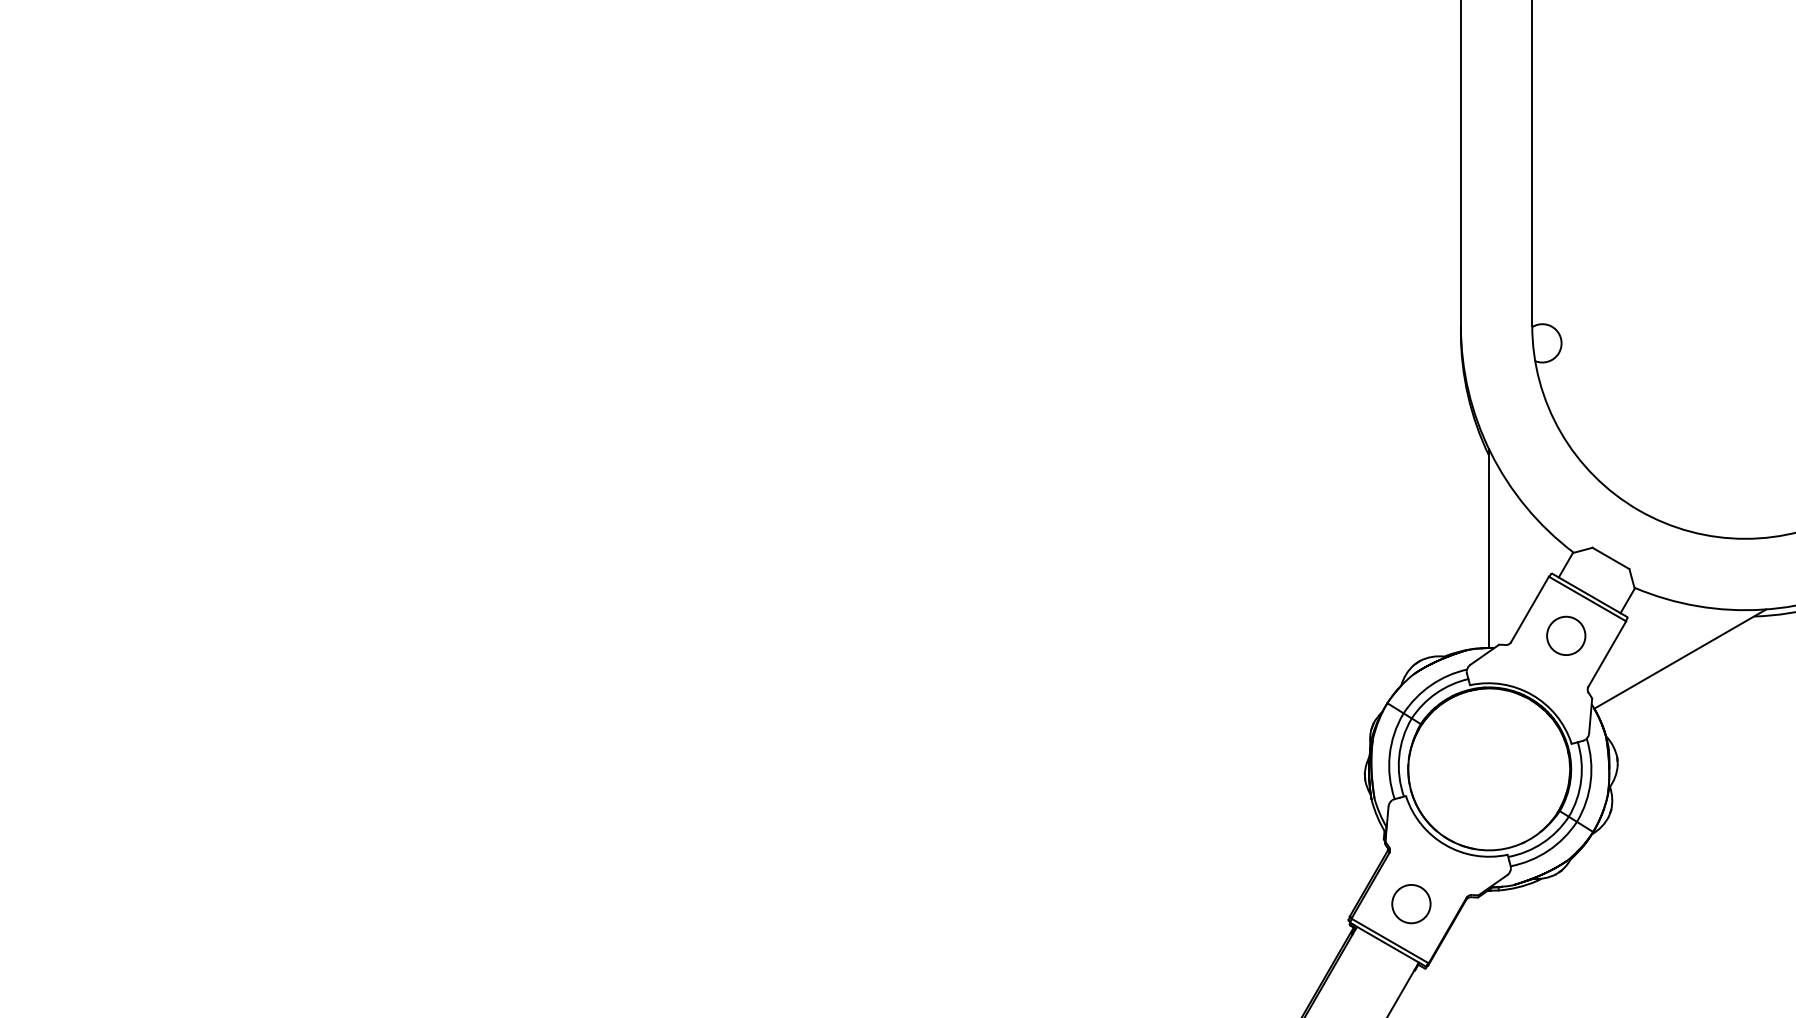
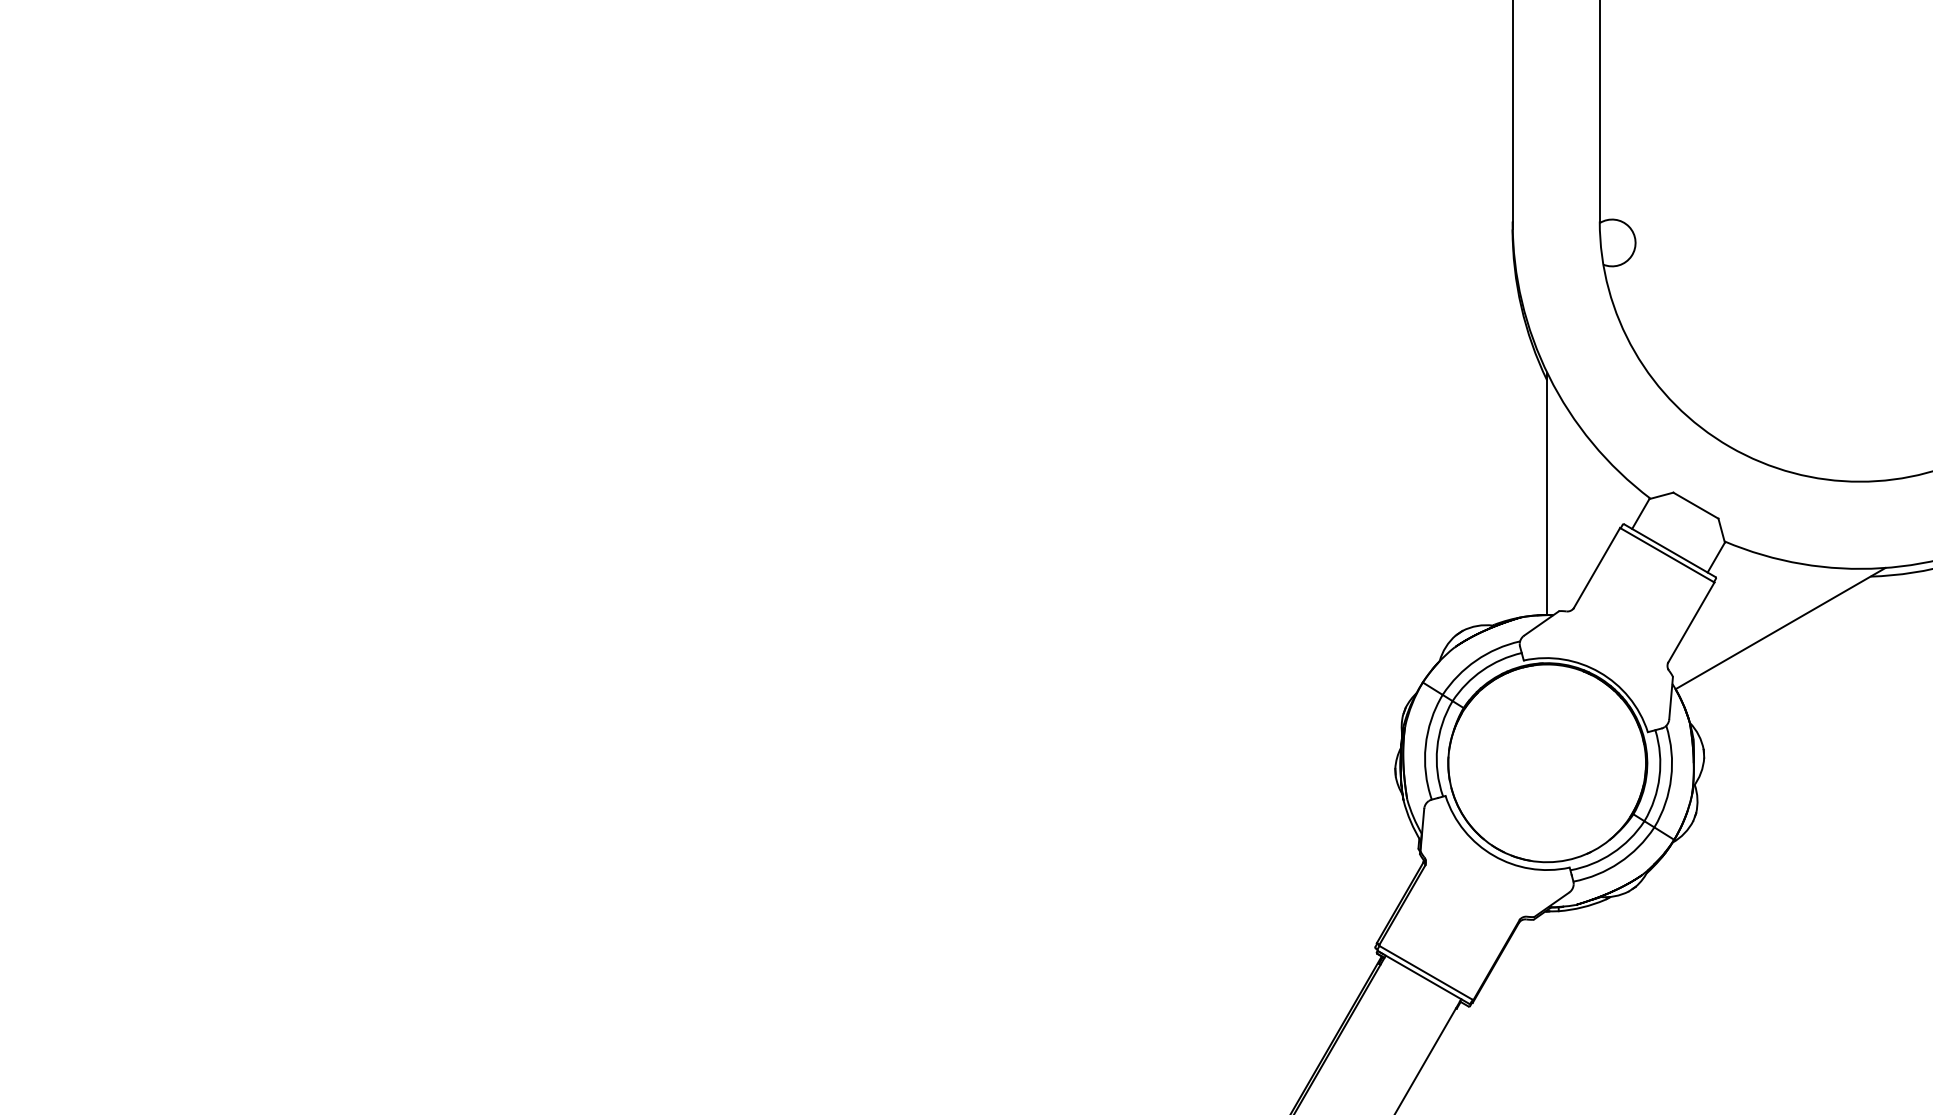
circle: (1566, 635) -> (1641, 599), removed
circle: (1411, 904) -> (1452, 928), removed

